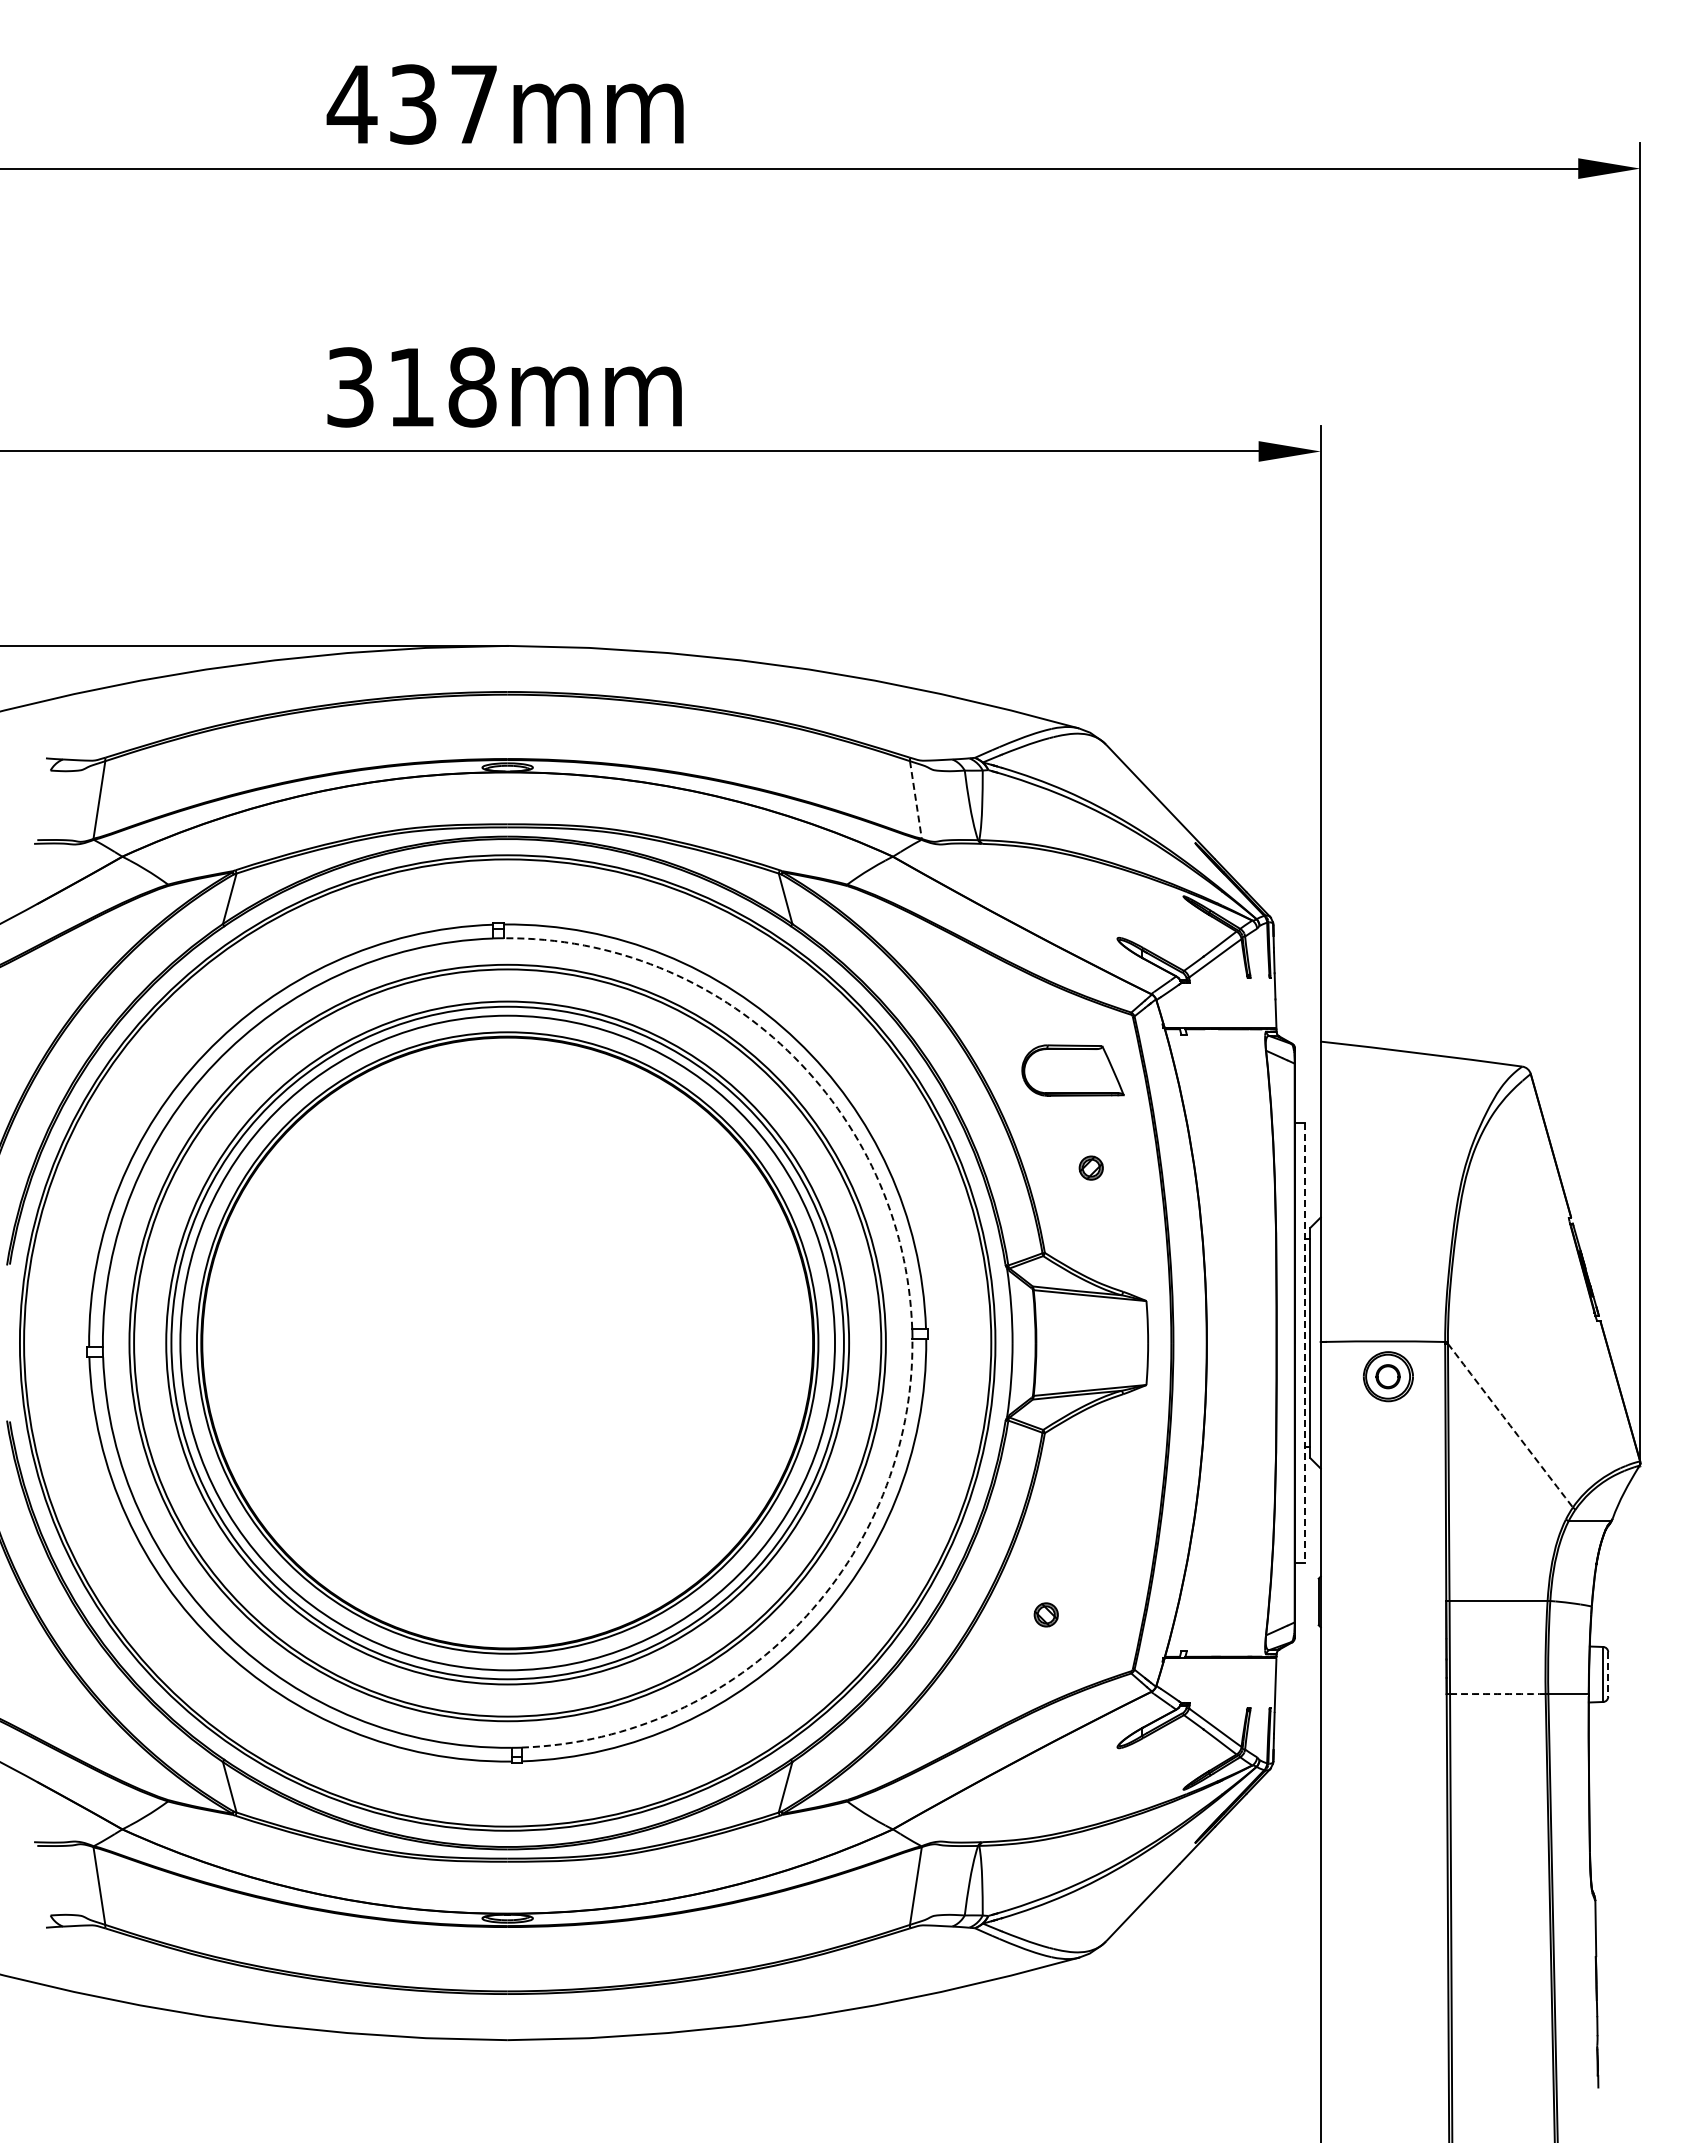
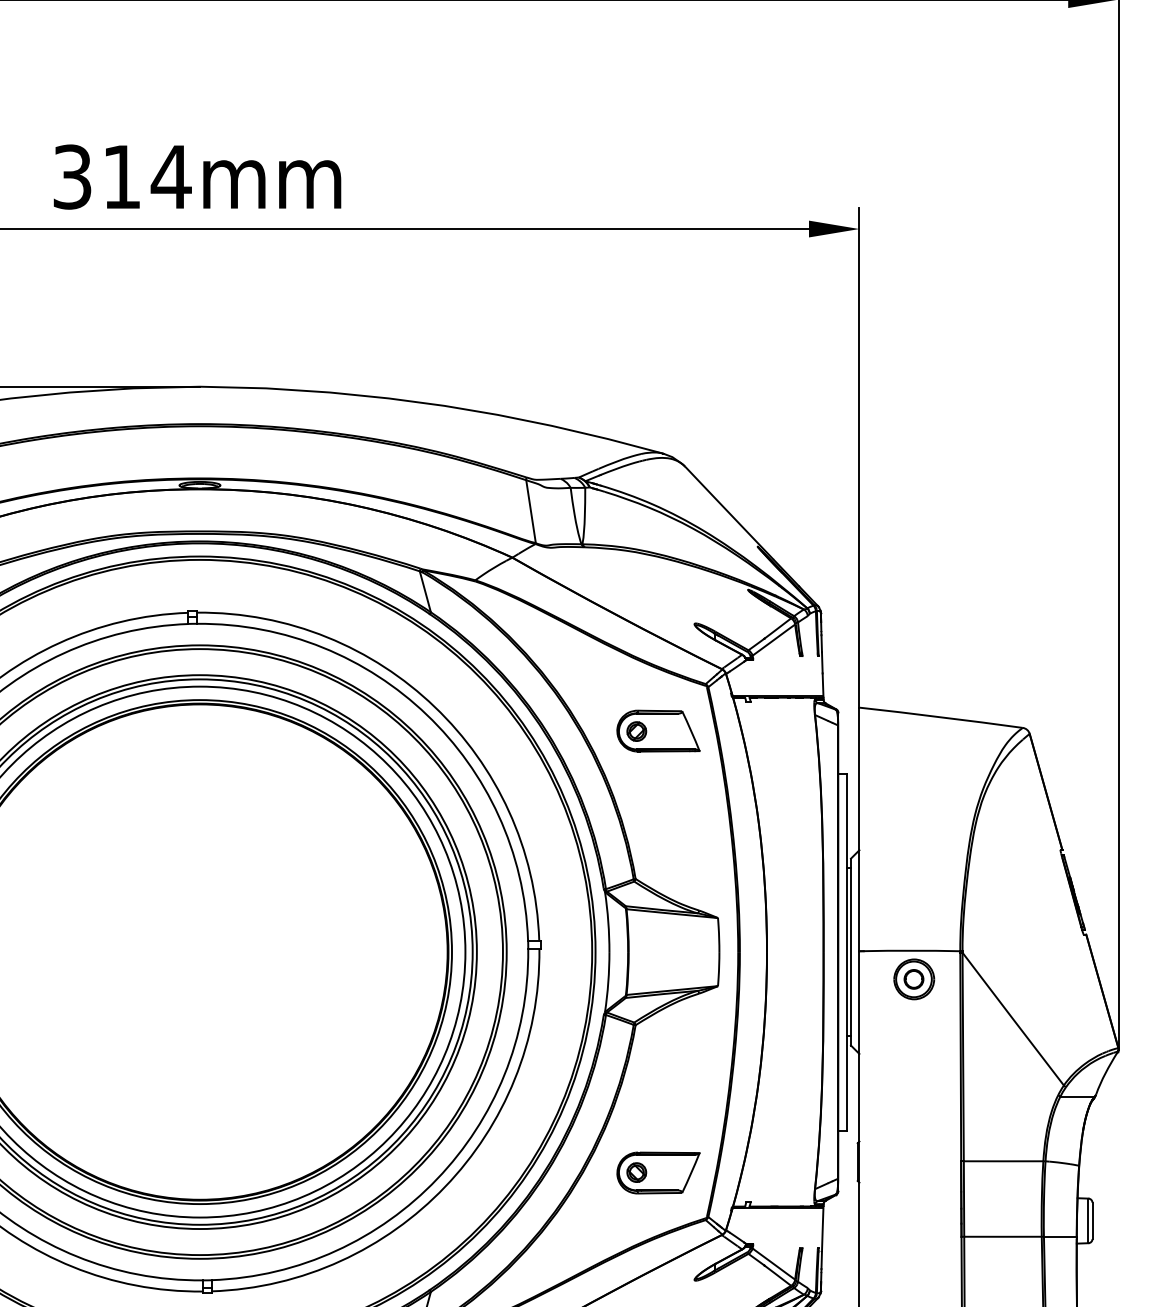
text: (471, 387) -> (170, 177), 318mm -> 314mm
line: (915, 800) -> (530, 512), dashed -> solid
arc: (787, 1050) -> (426, 714), dashed -> solid
part: (1090, 1167) -> (636, 731), moved
line: (1305, 1343) -> (847, 952), dashed -> solid
arc: (1510, 1425) -> (1013, 1018), dashed -> solid
part: (1072, 1615) -> (658, 1173), added
arc: (800, 1622) -> (437, 1178), dashed -> solid
line: (1608, 1674) -> (1092, 1220), dashed -> solid
arc: (1497, 1694) -> (1002, 1237), dashed -> solid

